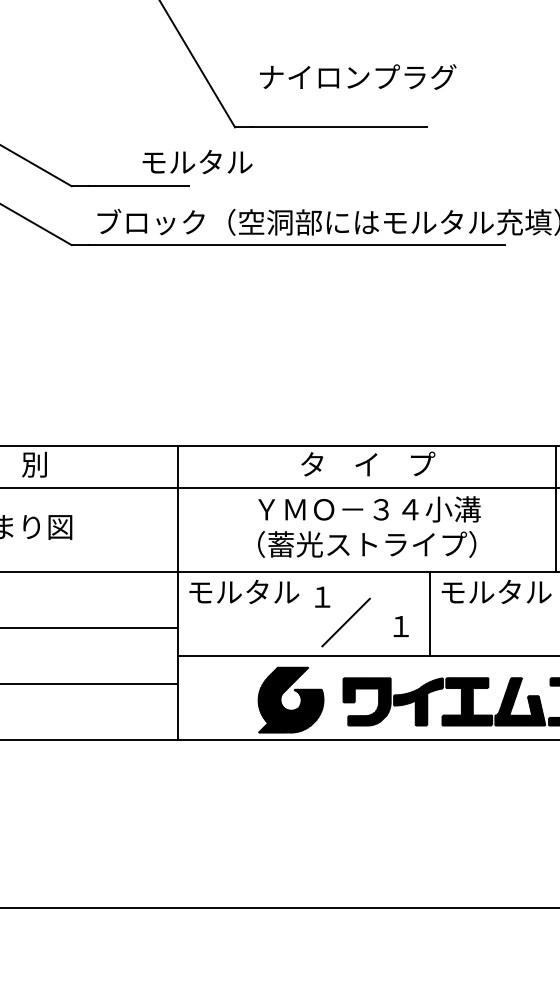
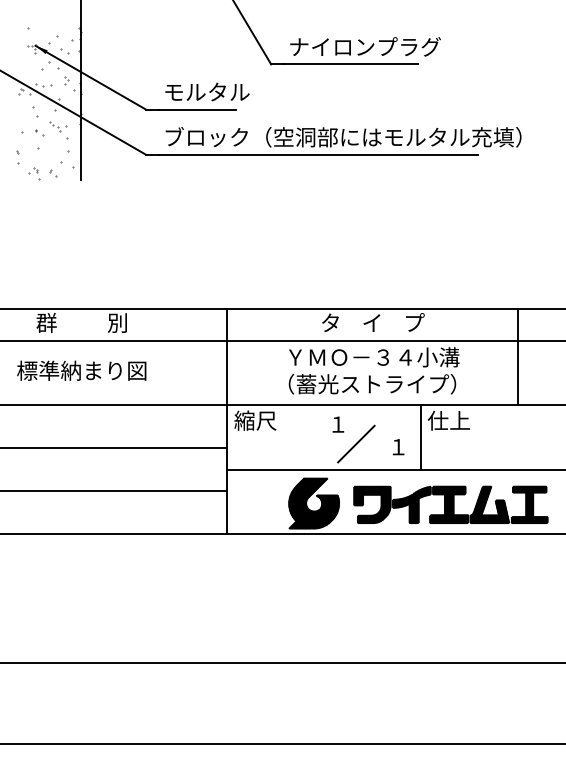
text: (358, 76) -> (365, 46), moved
text: (197, 161) -> (207, 91), moved
text: (243, 591) -> (277, 420), モルタル -> 縮尺
text: (495, 591) -> (470, 420), モルタル -> 仕上

